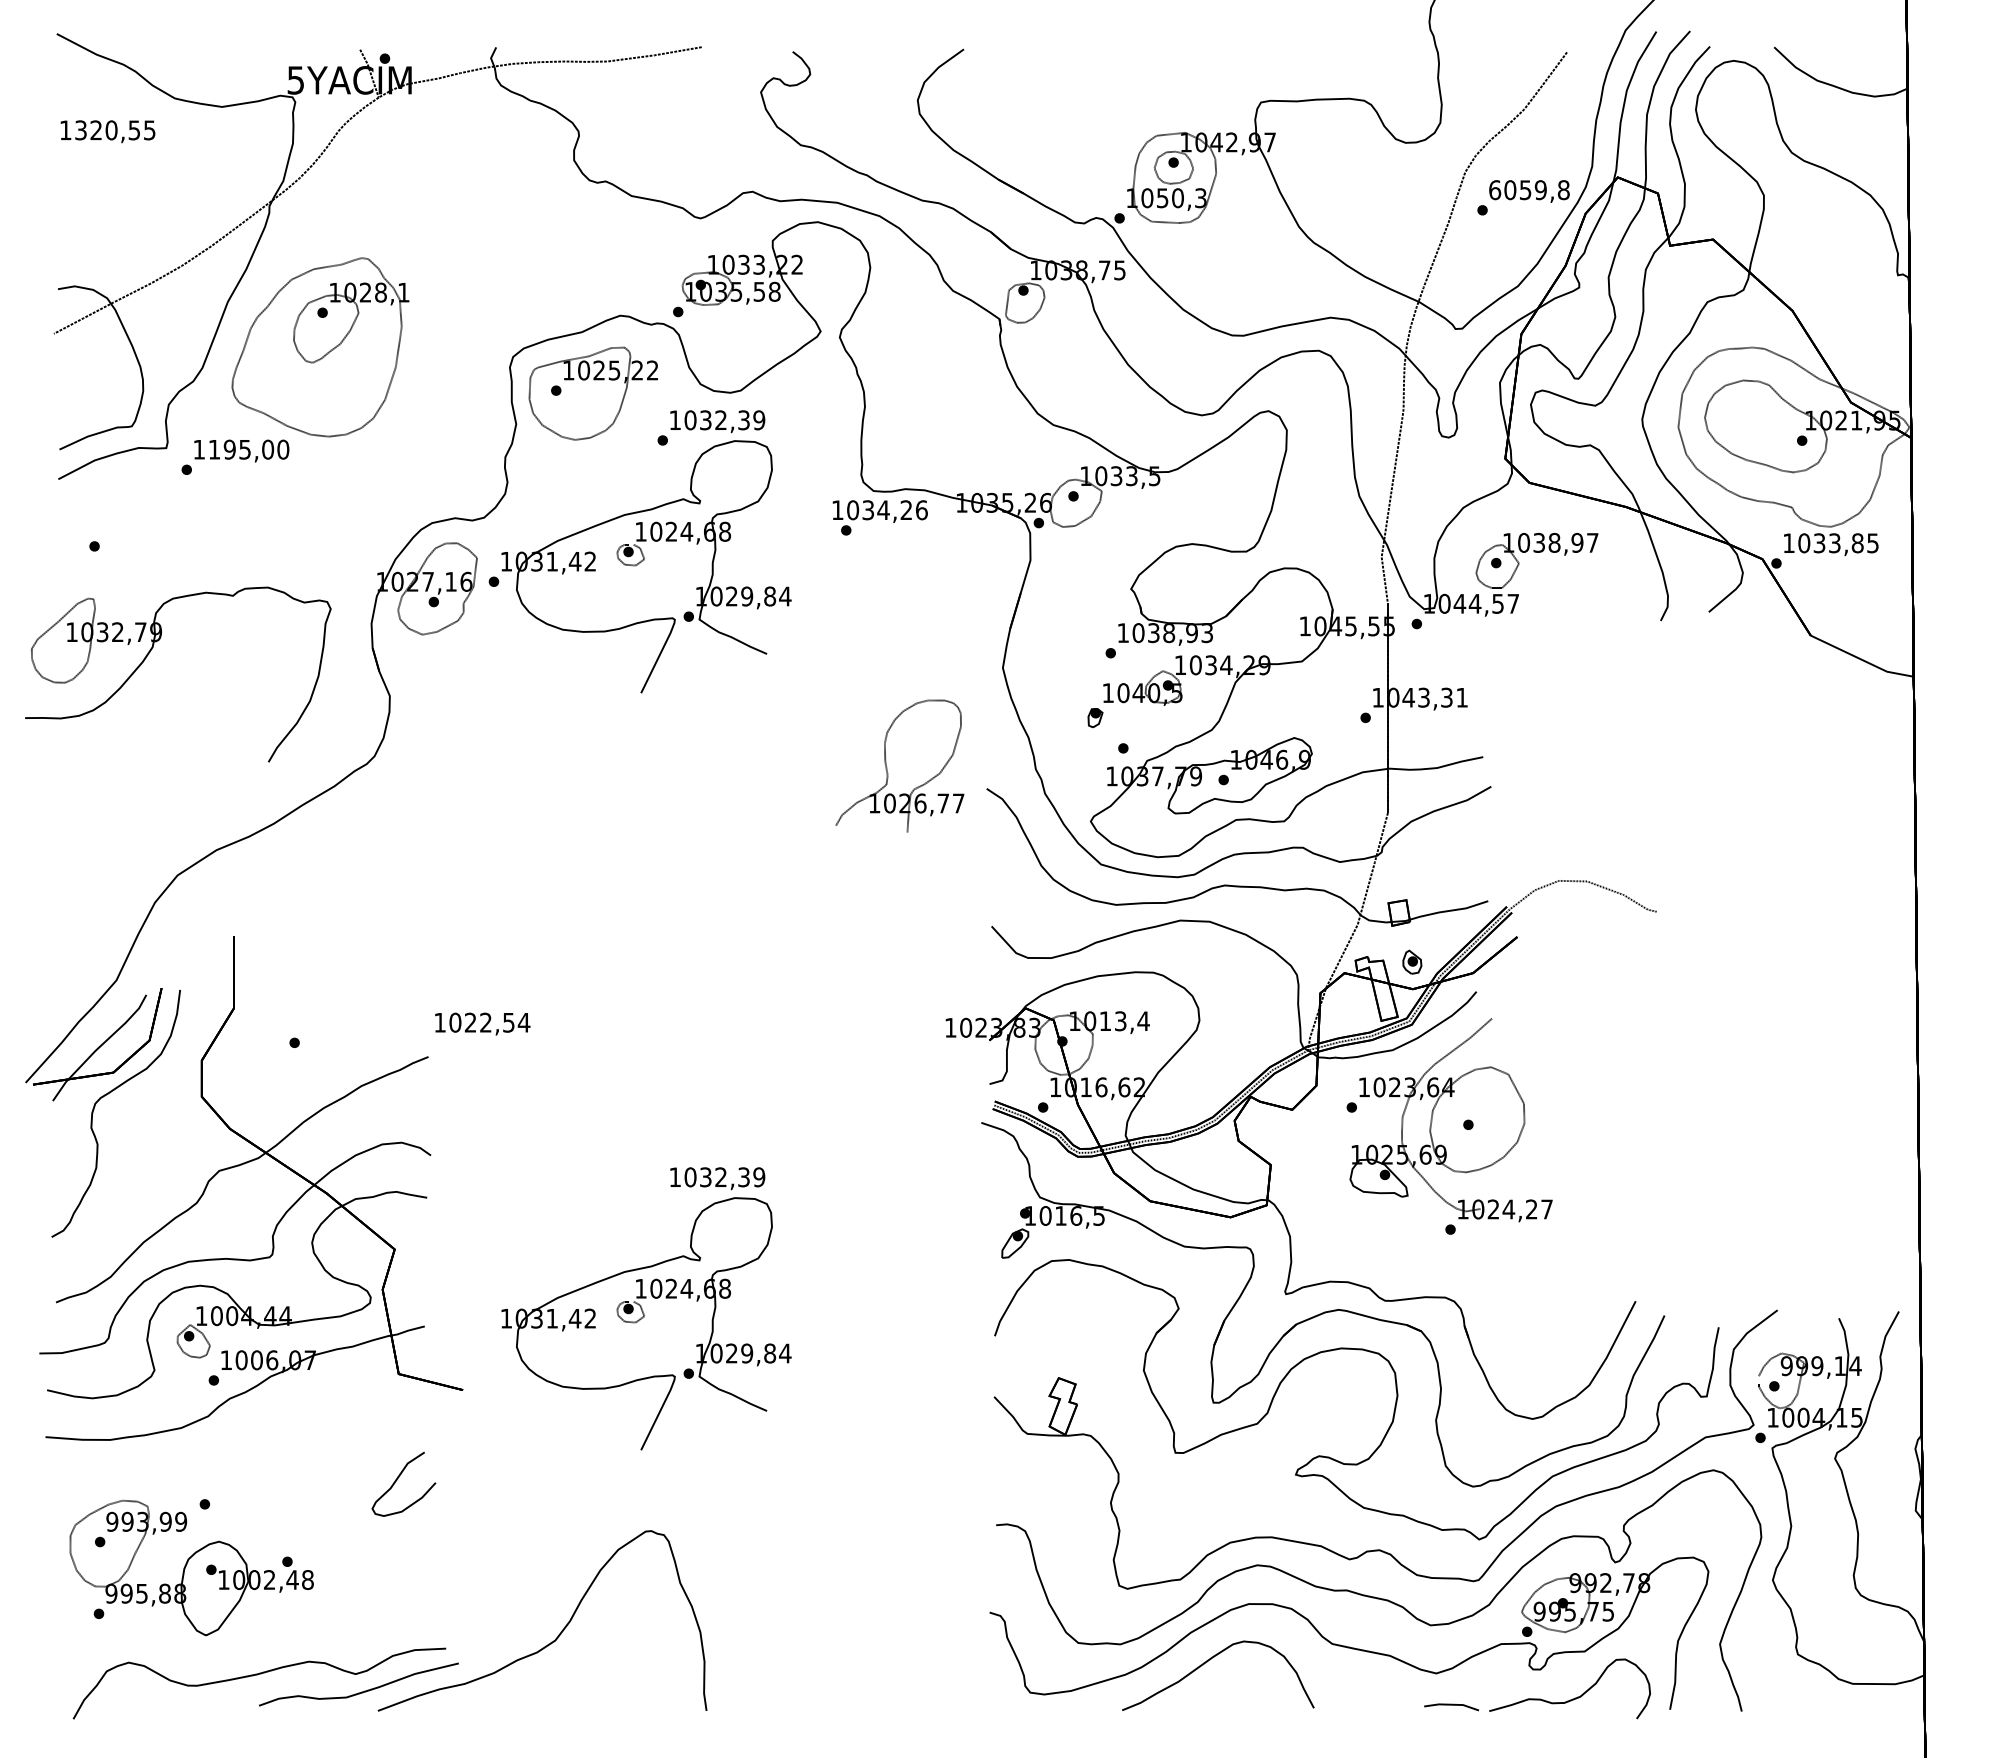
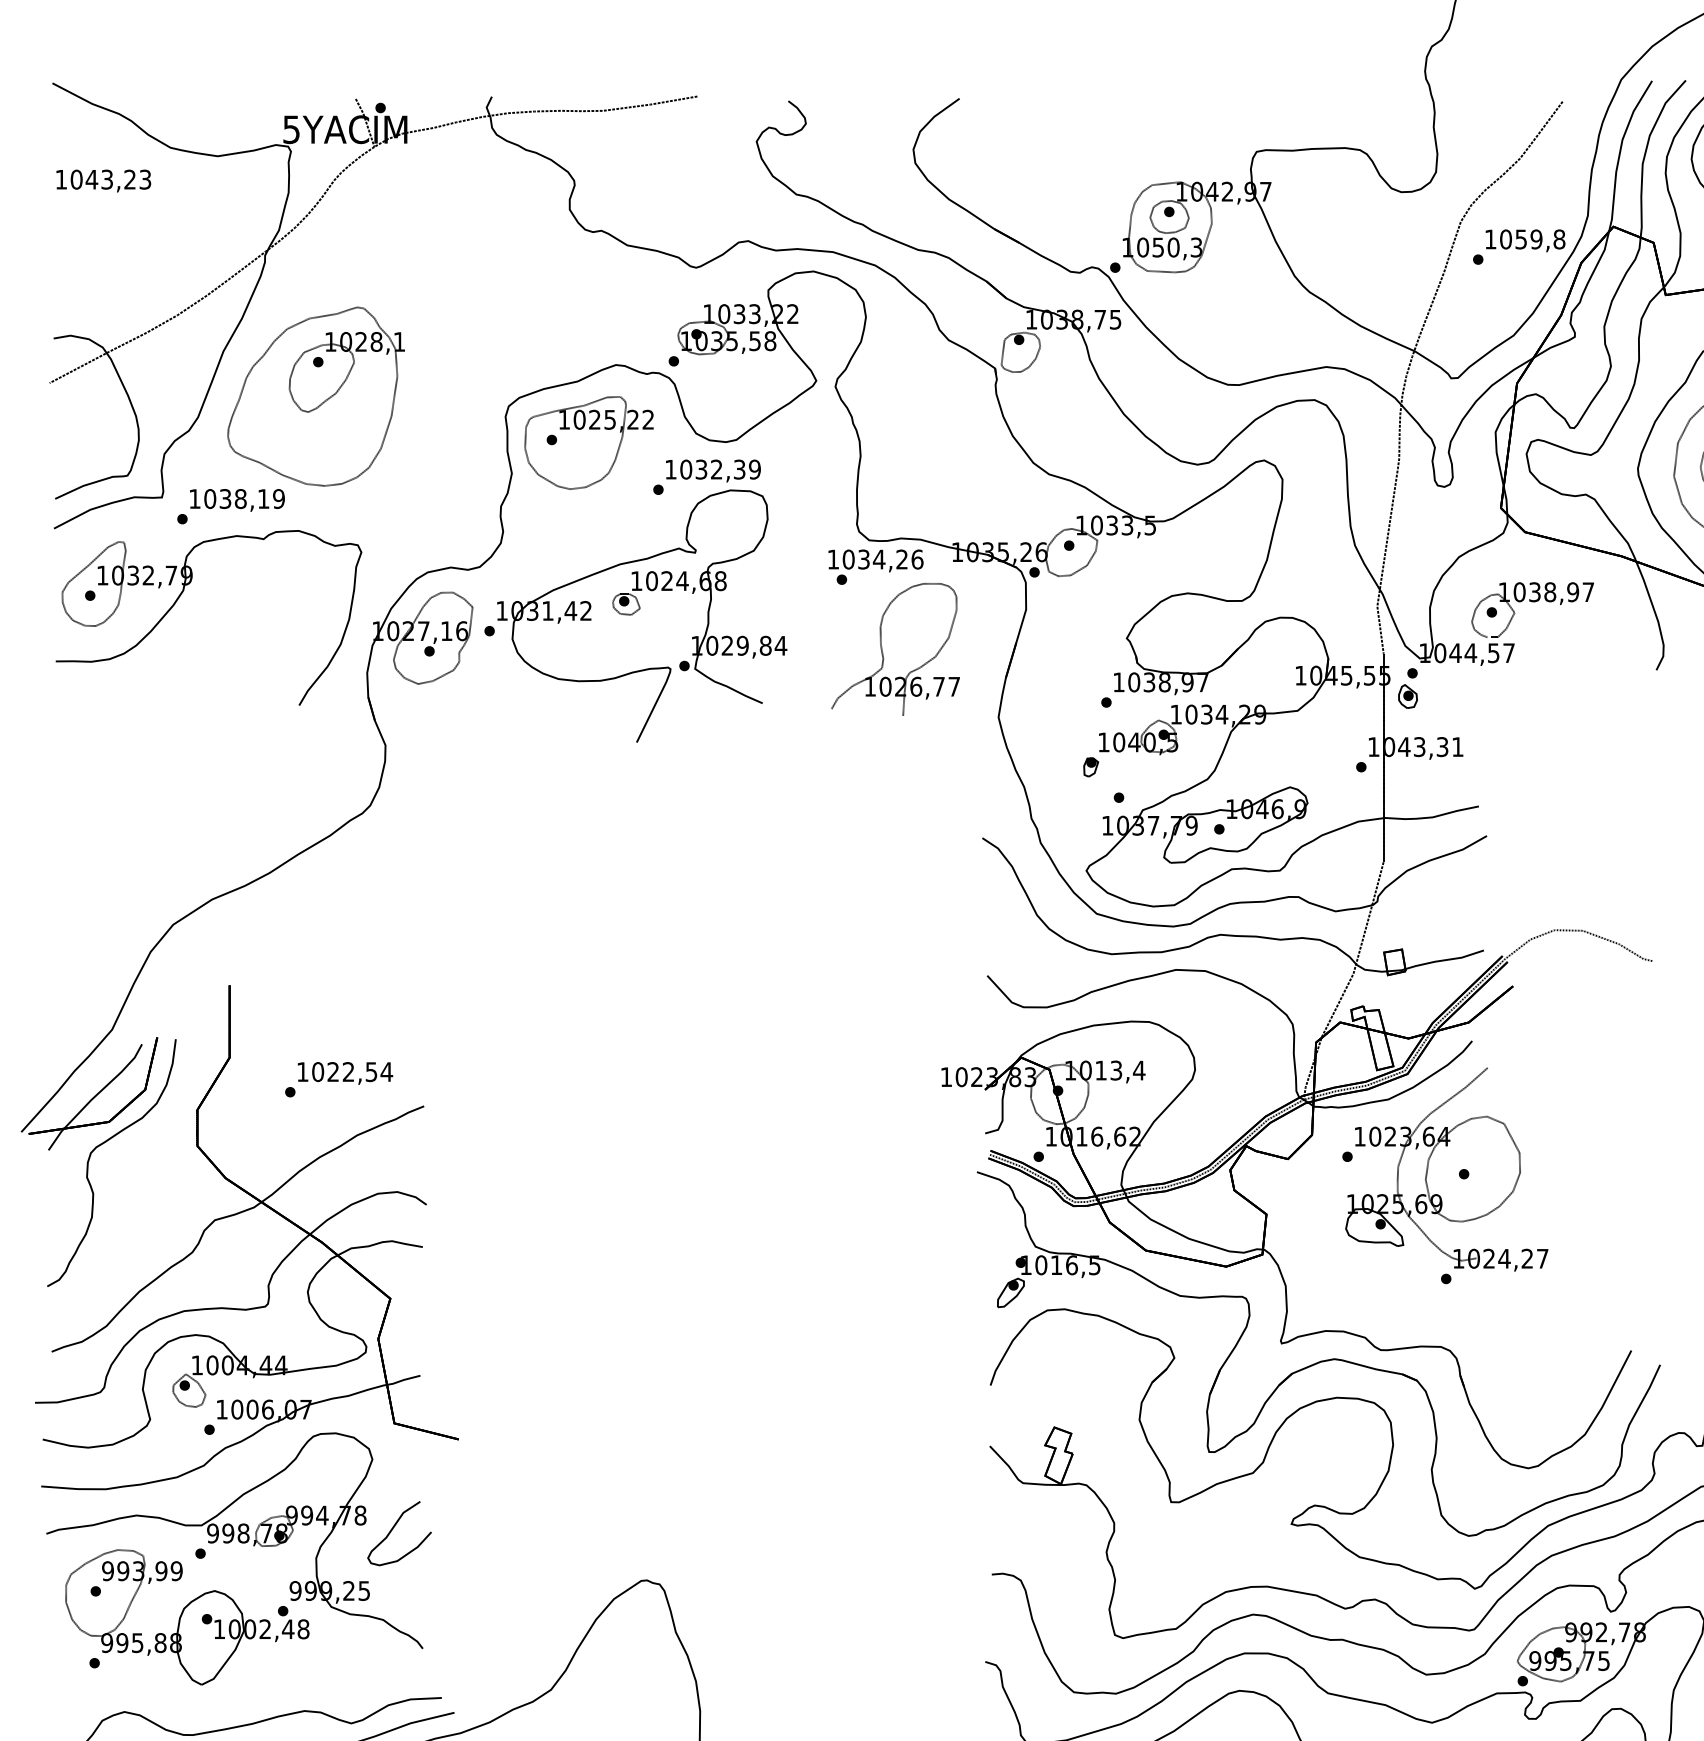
text: (115, 130) -> (111, 179), 1320,55 -> 1043,23
text: (1495, 190) -> (1491, 239), 6059,8 -> 1059,8
text: (248, 449) -> (244, 498), 1195,00 -> 1038,19
text: (1206, 633) -> (1202, 682), 1038,93 -> 1038,97
part: (148, 655) -> (179, 598), moved
part: (887, 767) -> (883, 650), moved
part: (1412, 961) -> (1408, 695), moved
text: (482, 1023) -> (345, 1072), moved
part: (646, 1308) -> (642, 1357), removed
part: (238, 1491) -> (234, 1540), added

